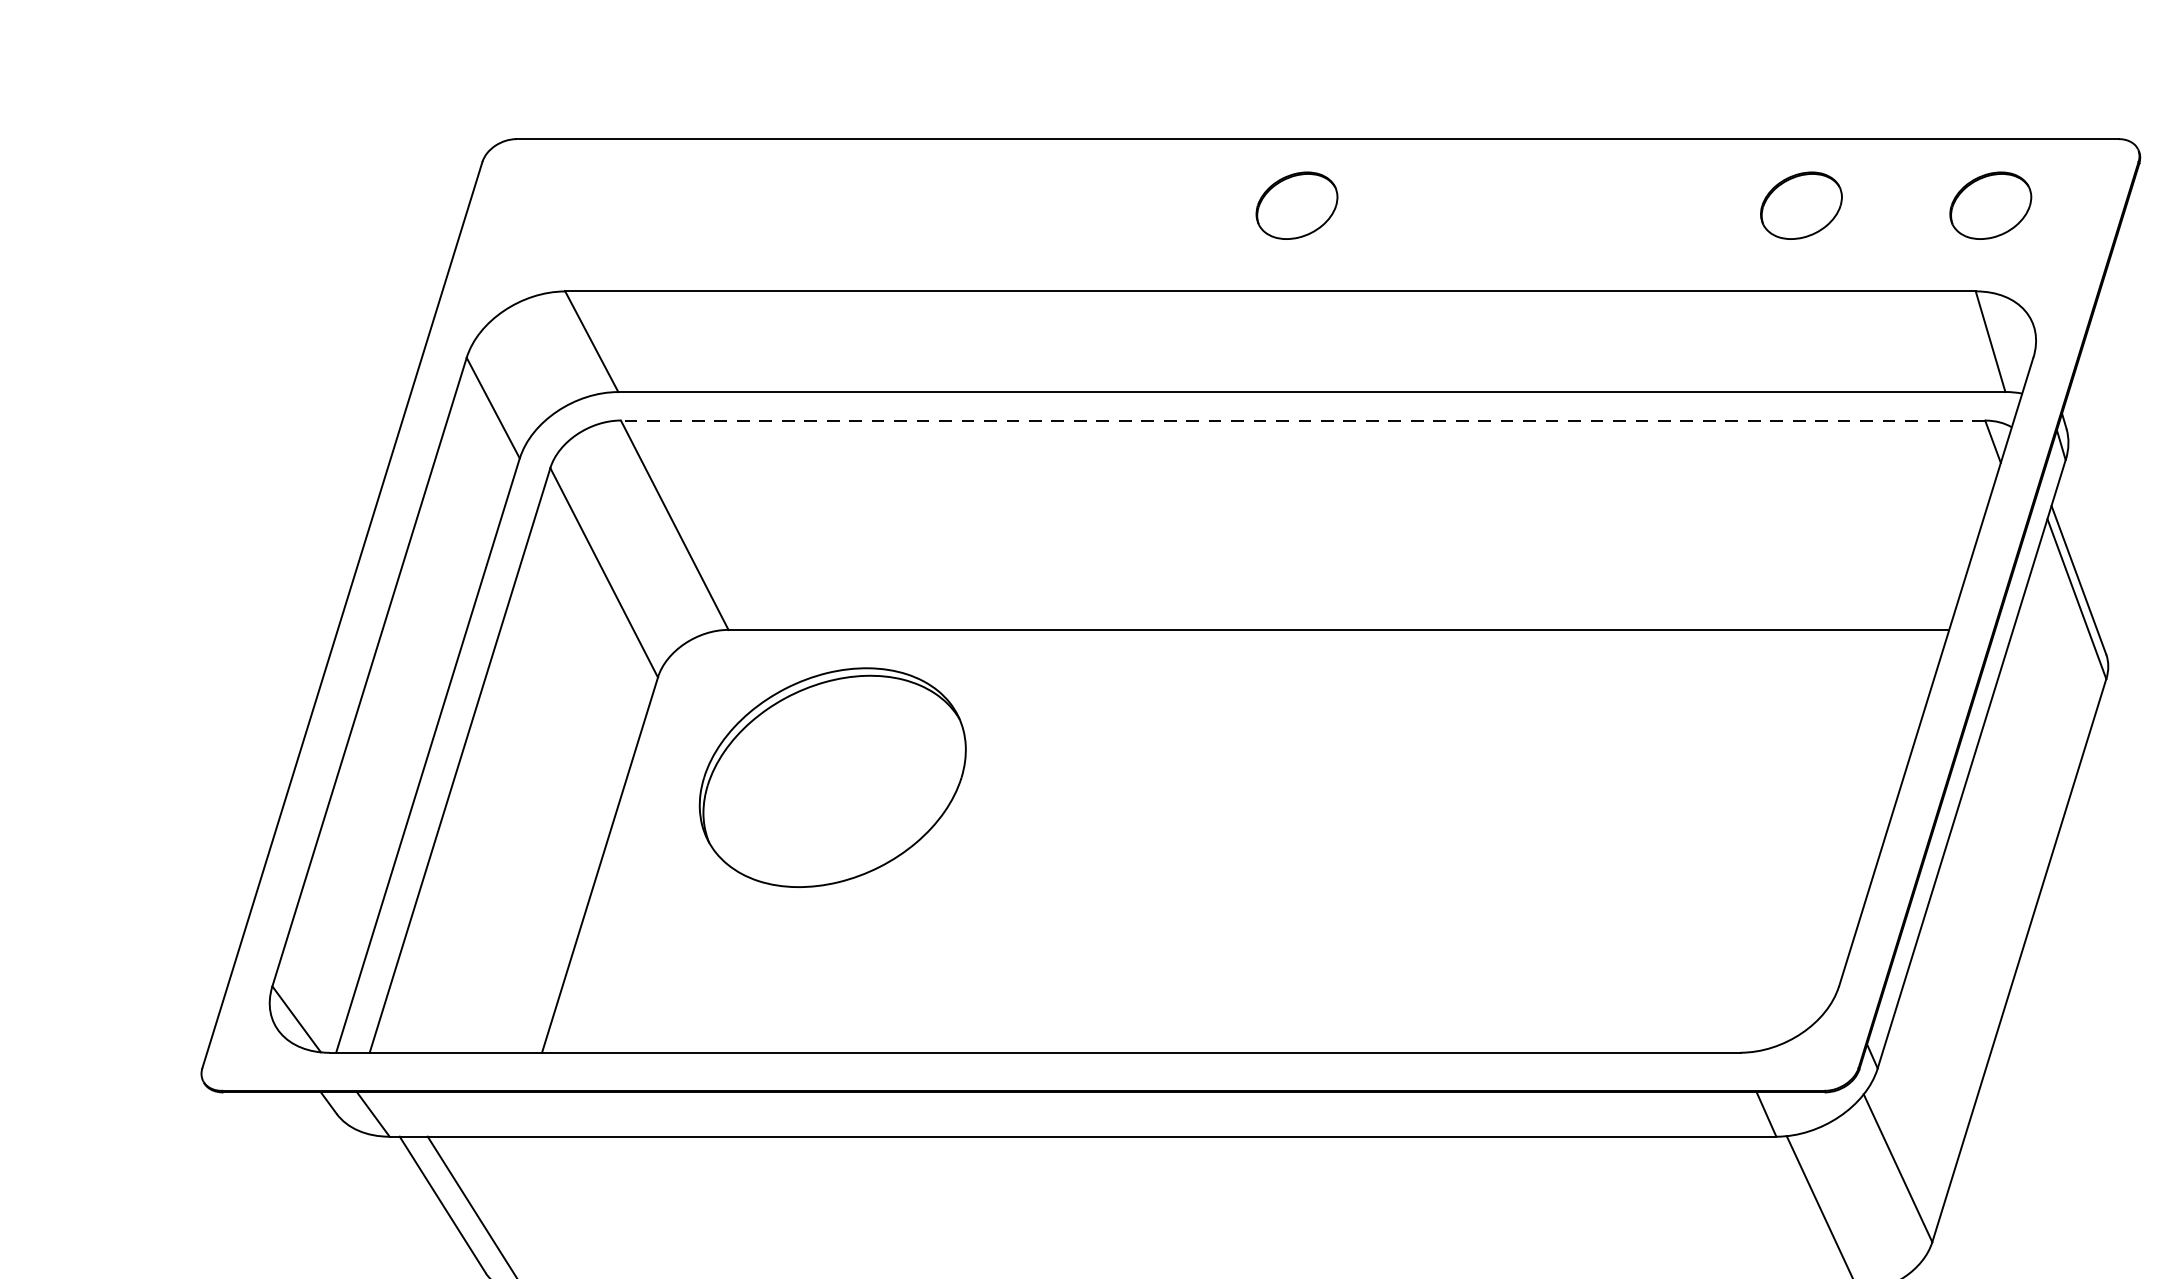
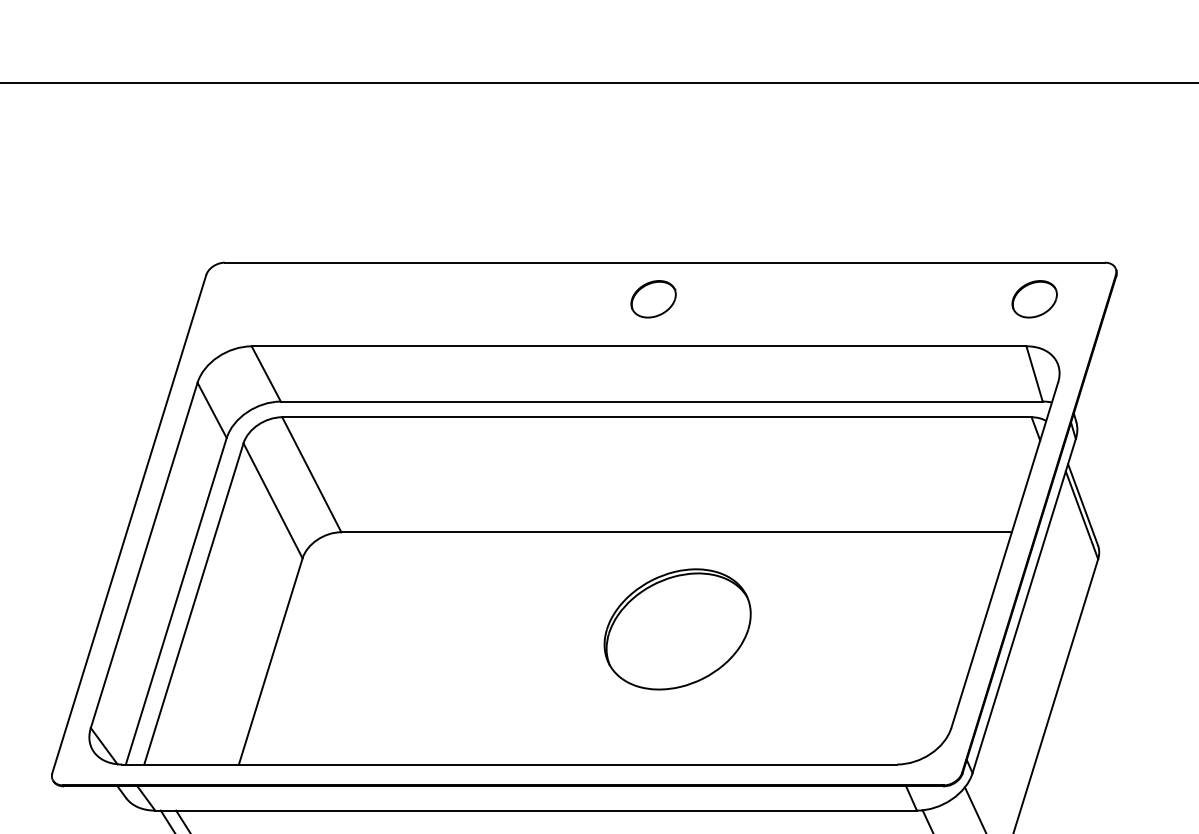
part: (1801, 206) -> (930, 299), removed
line: (1302, 420) -> (656, 417), dashed -> solid
part: (832, 777) -> (677, 629), moved

